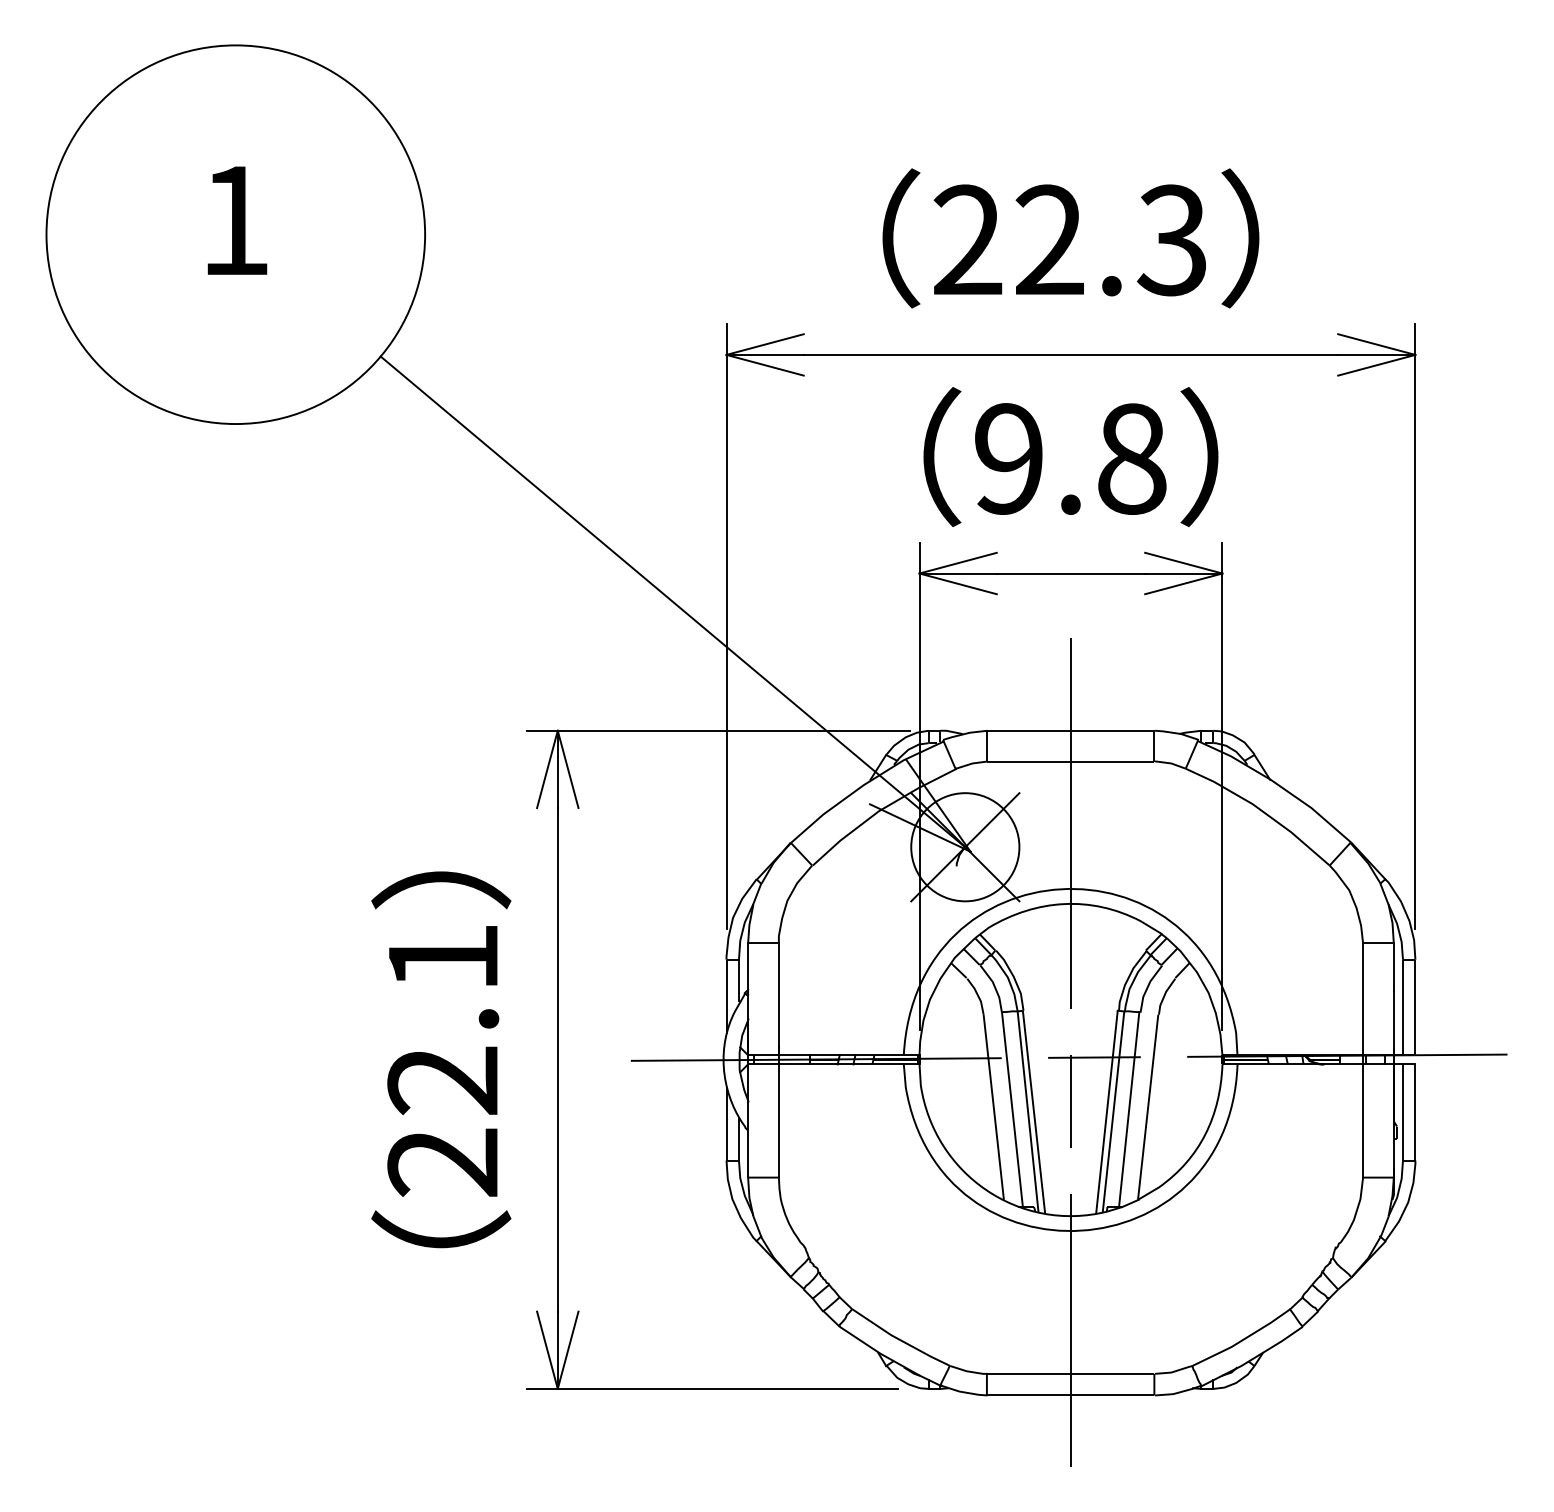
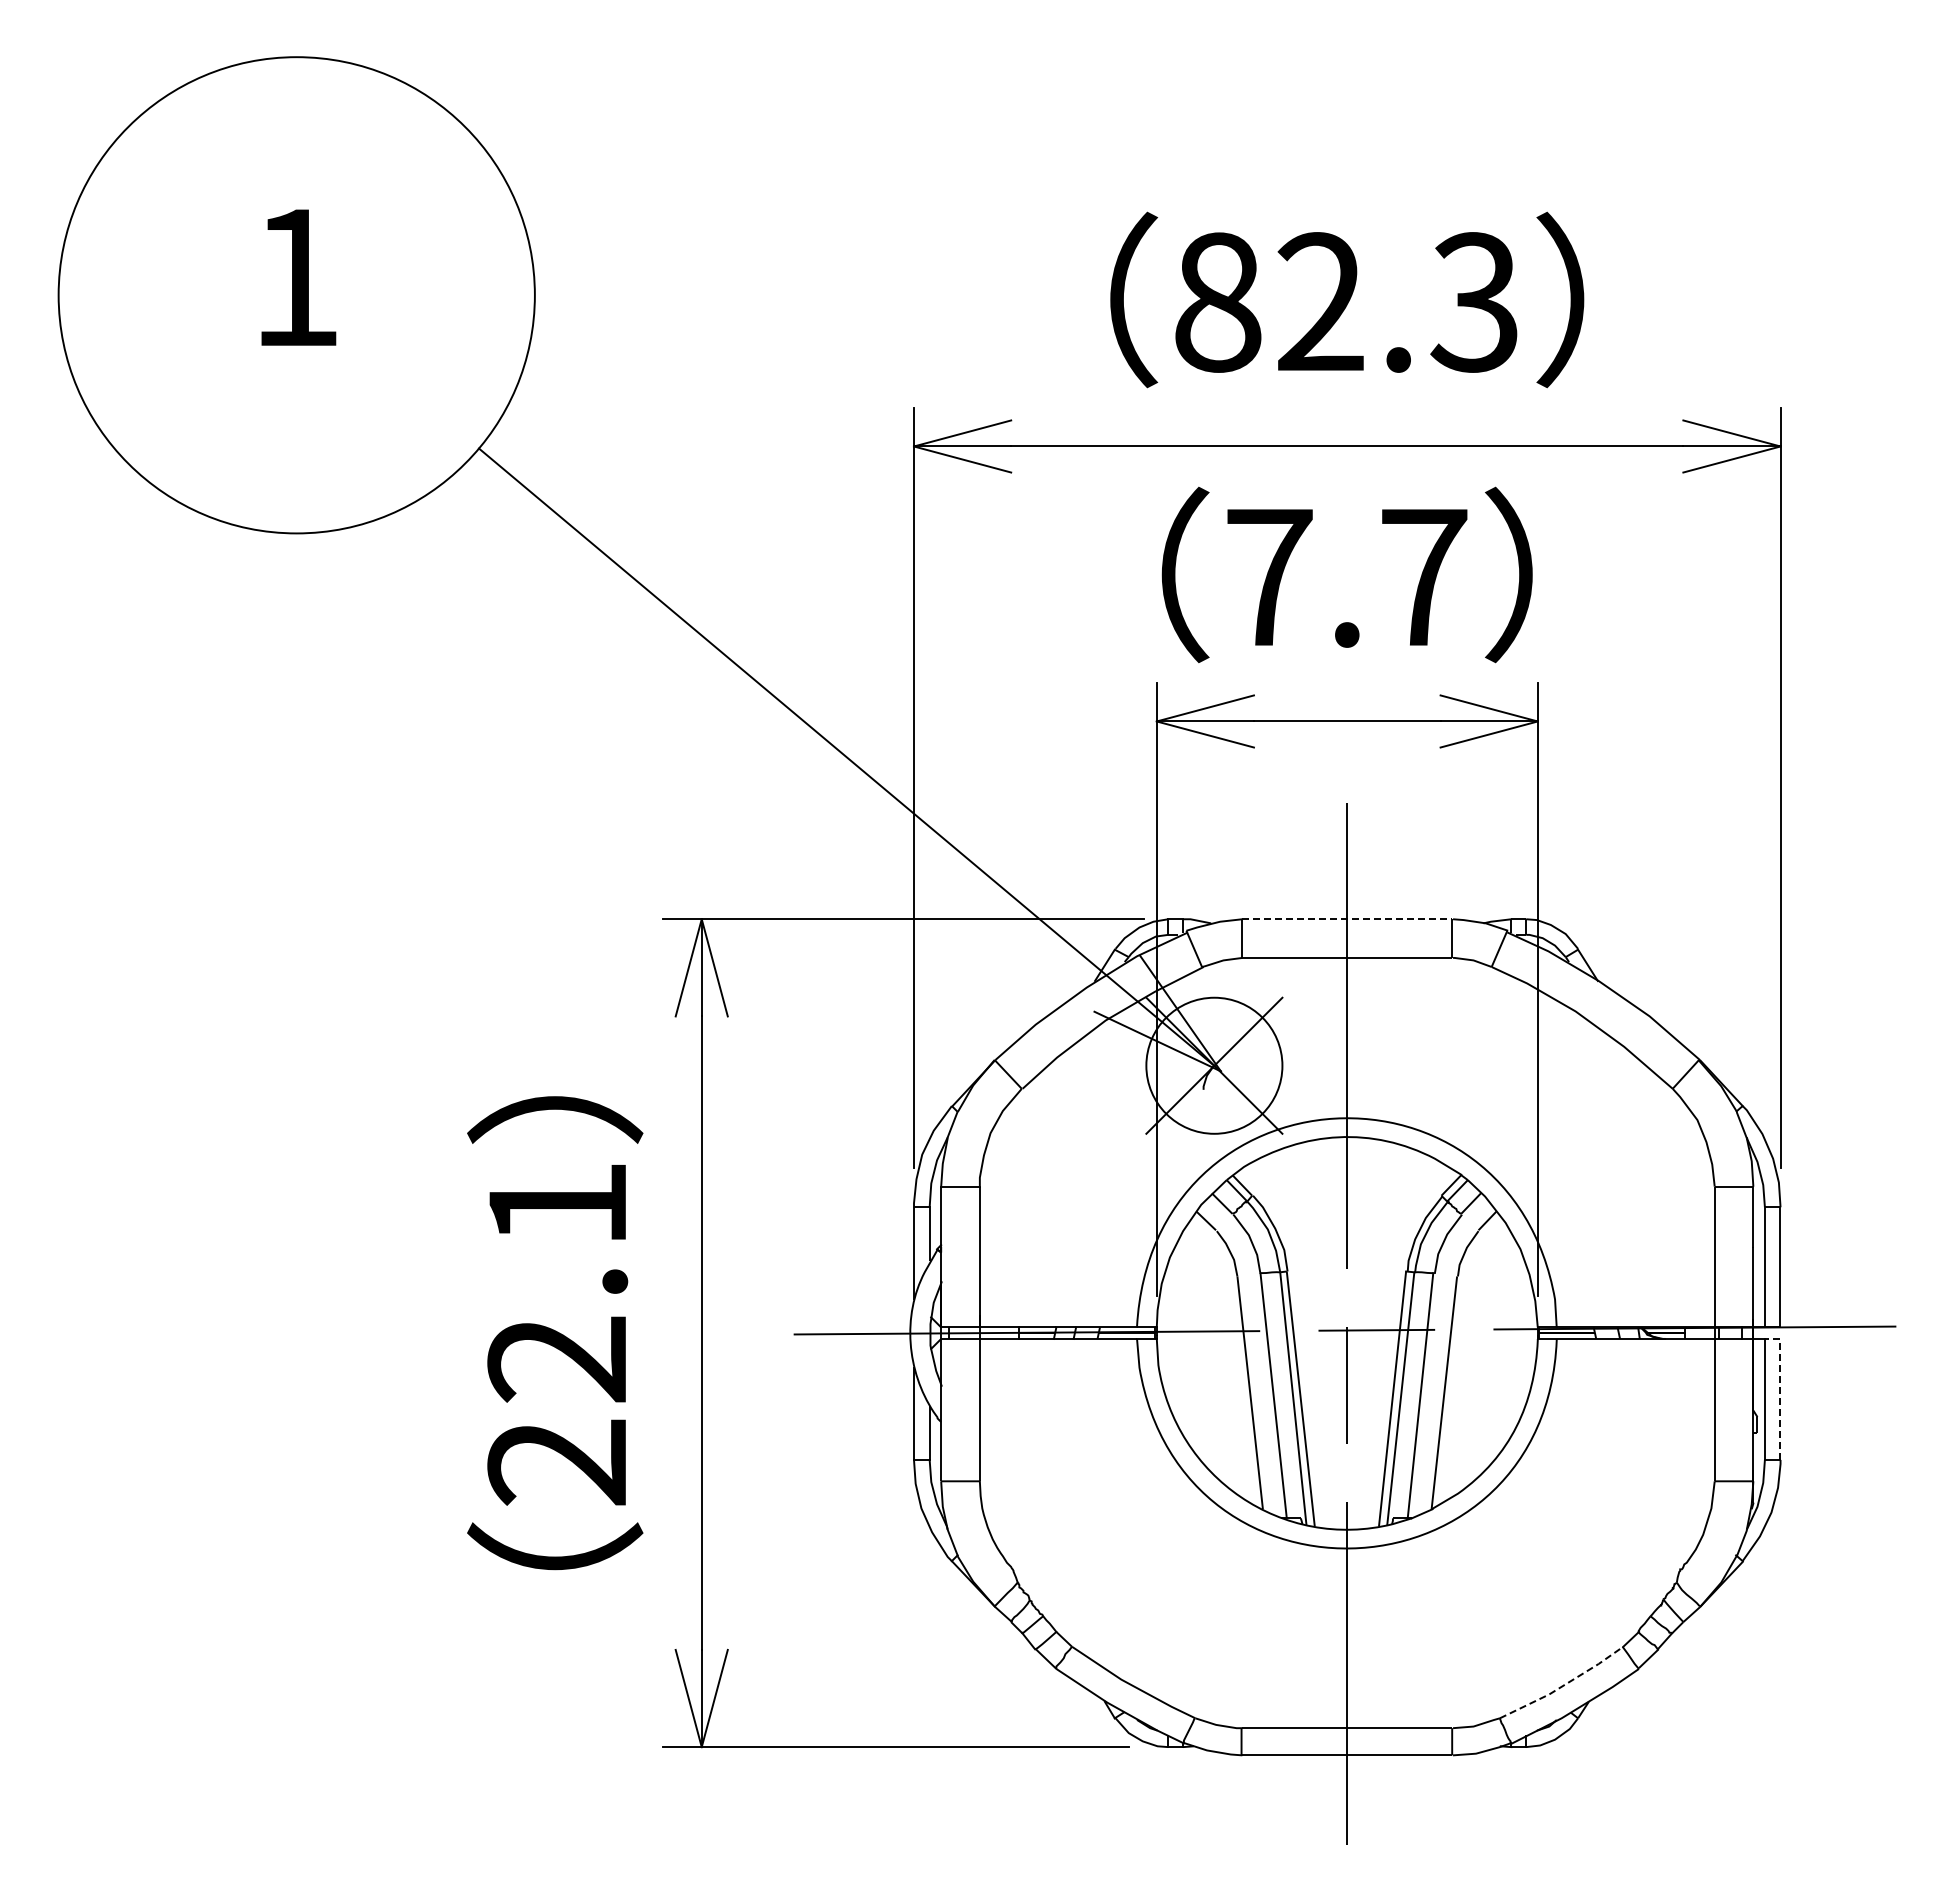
text: (967, 240) -> (1217, 302), 22.3 -> 82.3
text: (1070, 459) -> (1346, 577), 9.8 -> 7.7
line: (1071, 730) -> (1347, 919), solid -> dashed
line: (1414, 1105) -> (1779, 1390), solid -> dashed
line: (1243, 1339) -> (1564, 1685), solid -> dashed

